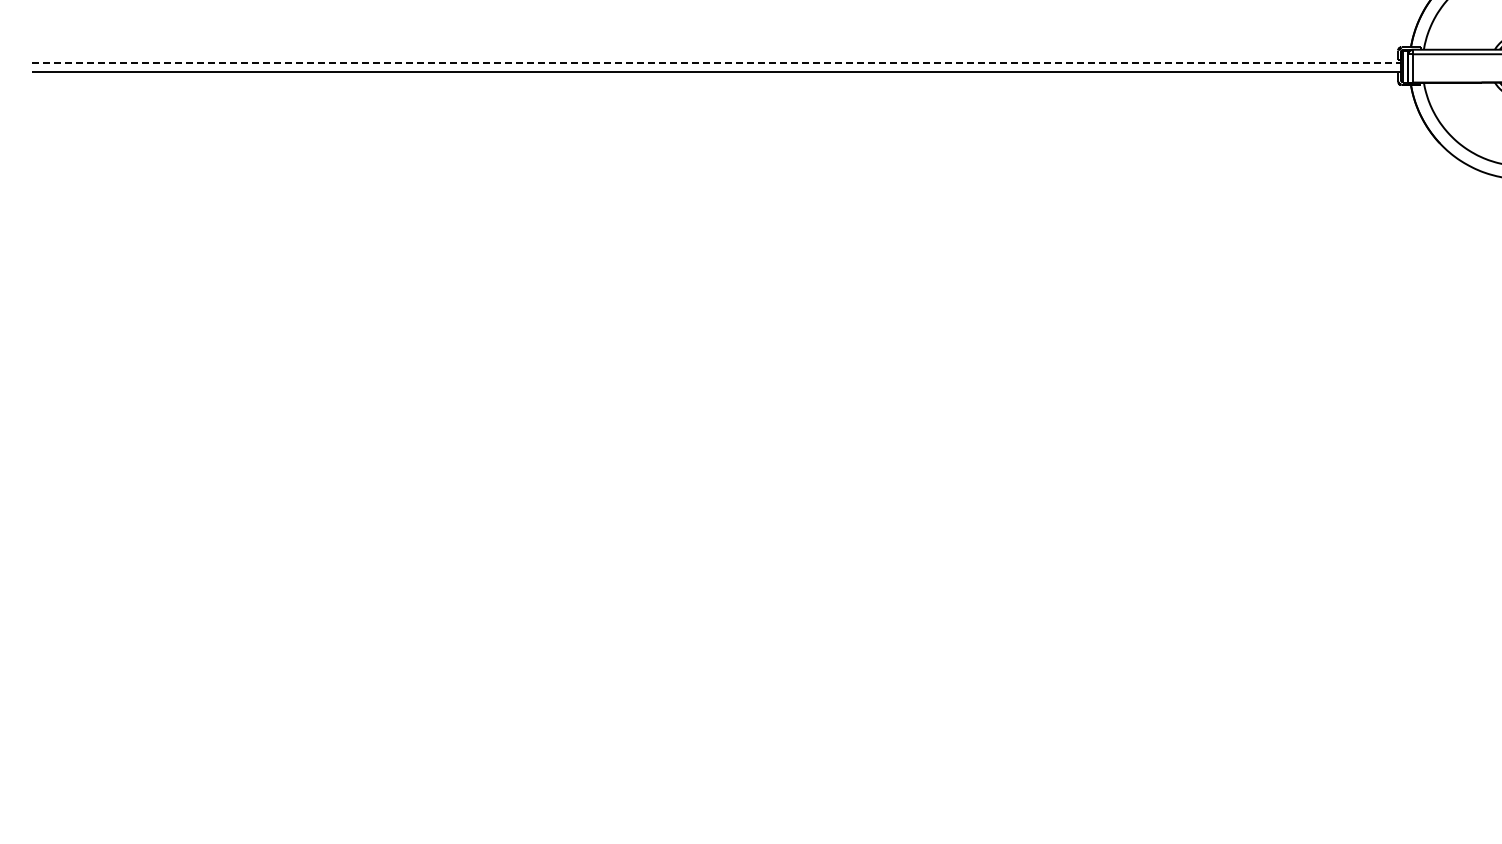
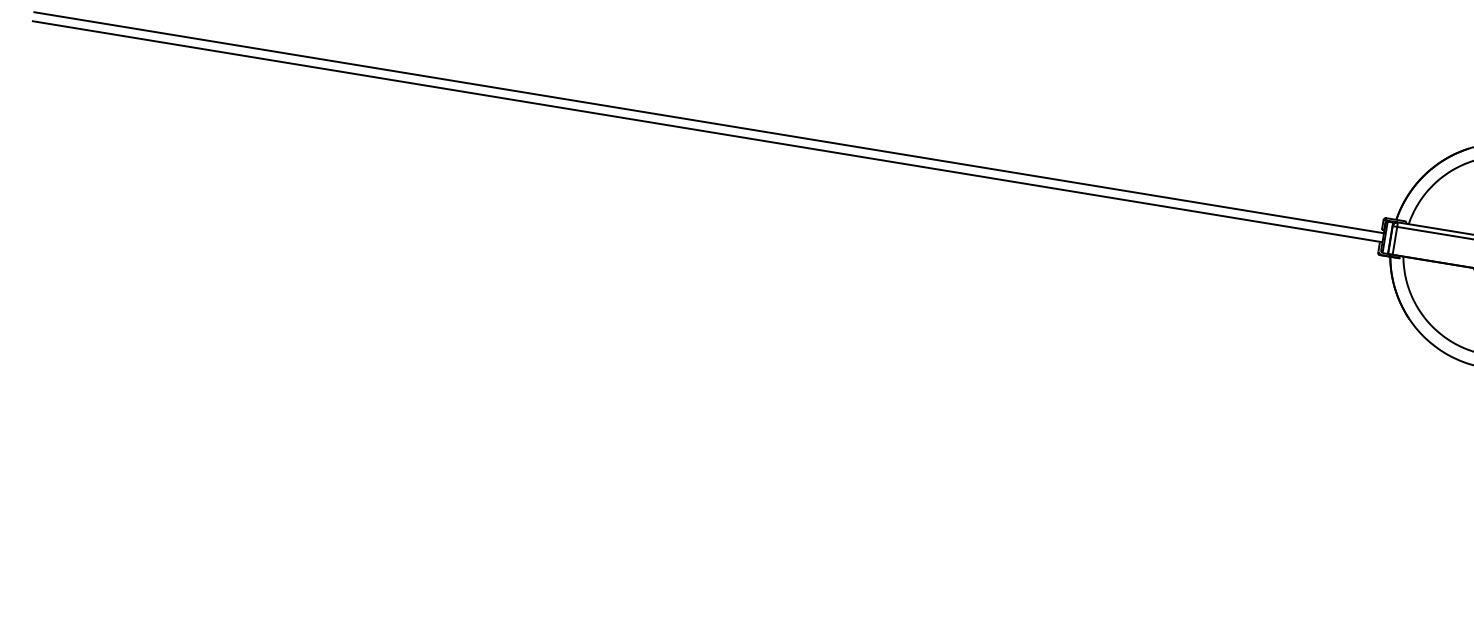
line: (717, 62) -> (709, 122), dashed -> solid

